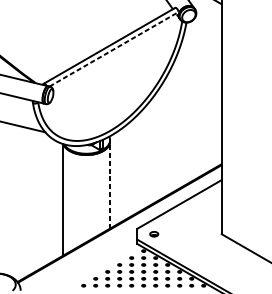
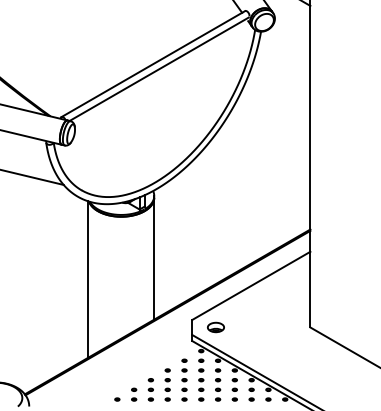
line: (113, 49) -> (159, 69), dashed -> solid
line: (110, 184) -> (154, 258), dashed -> solid
part: (153, 234) -> (215, 327), size x1.43

